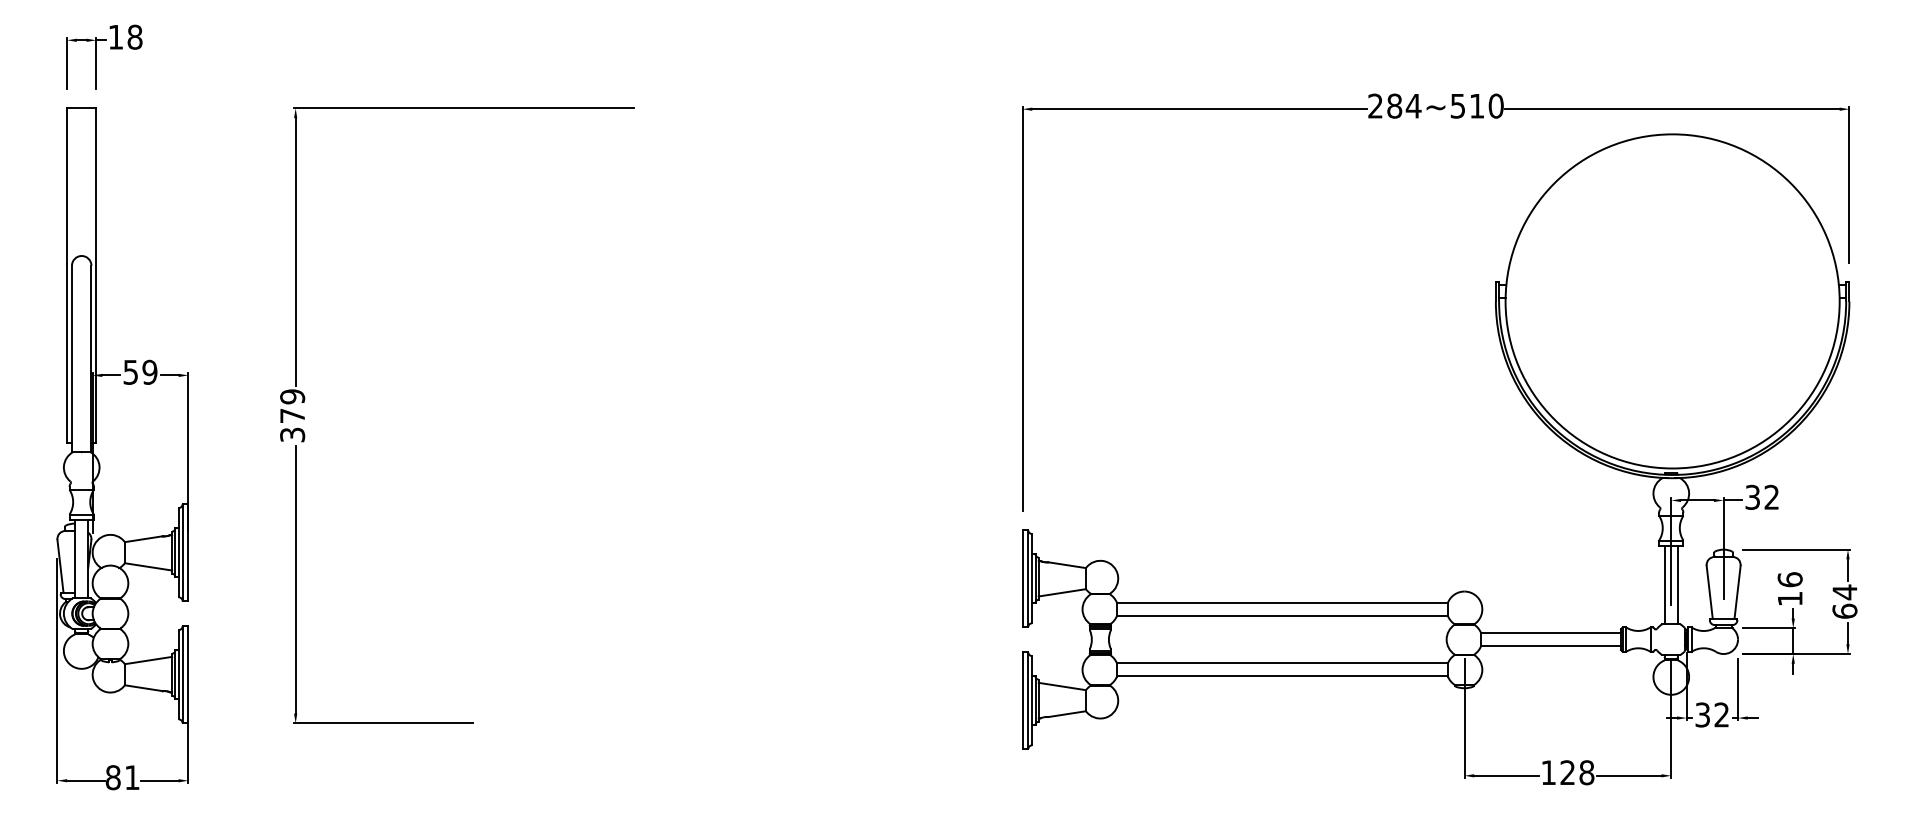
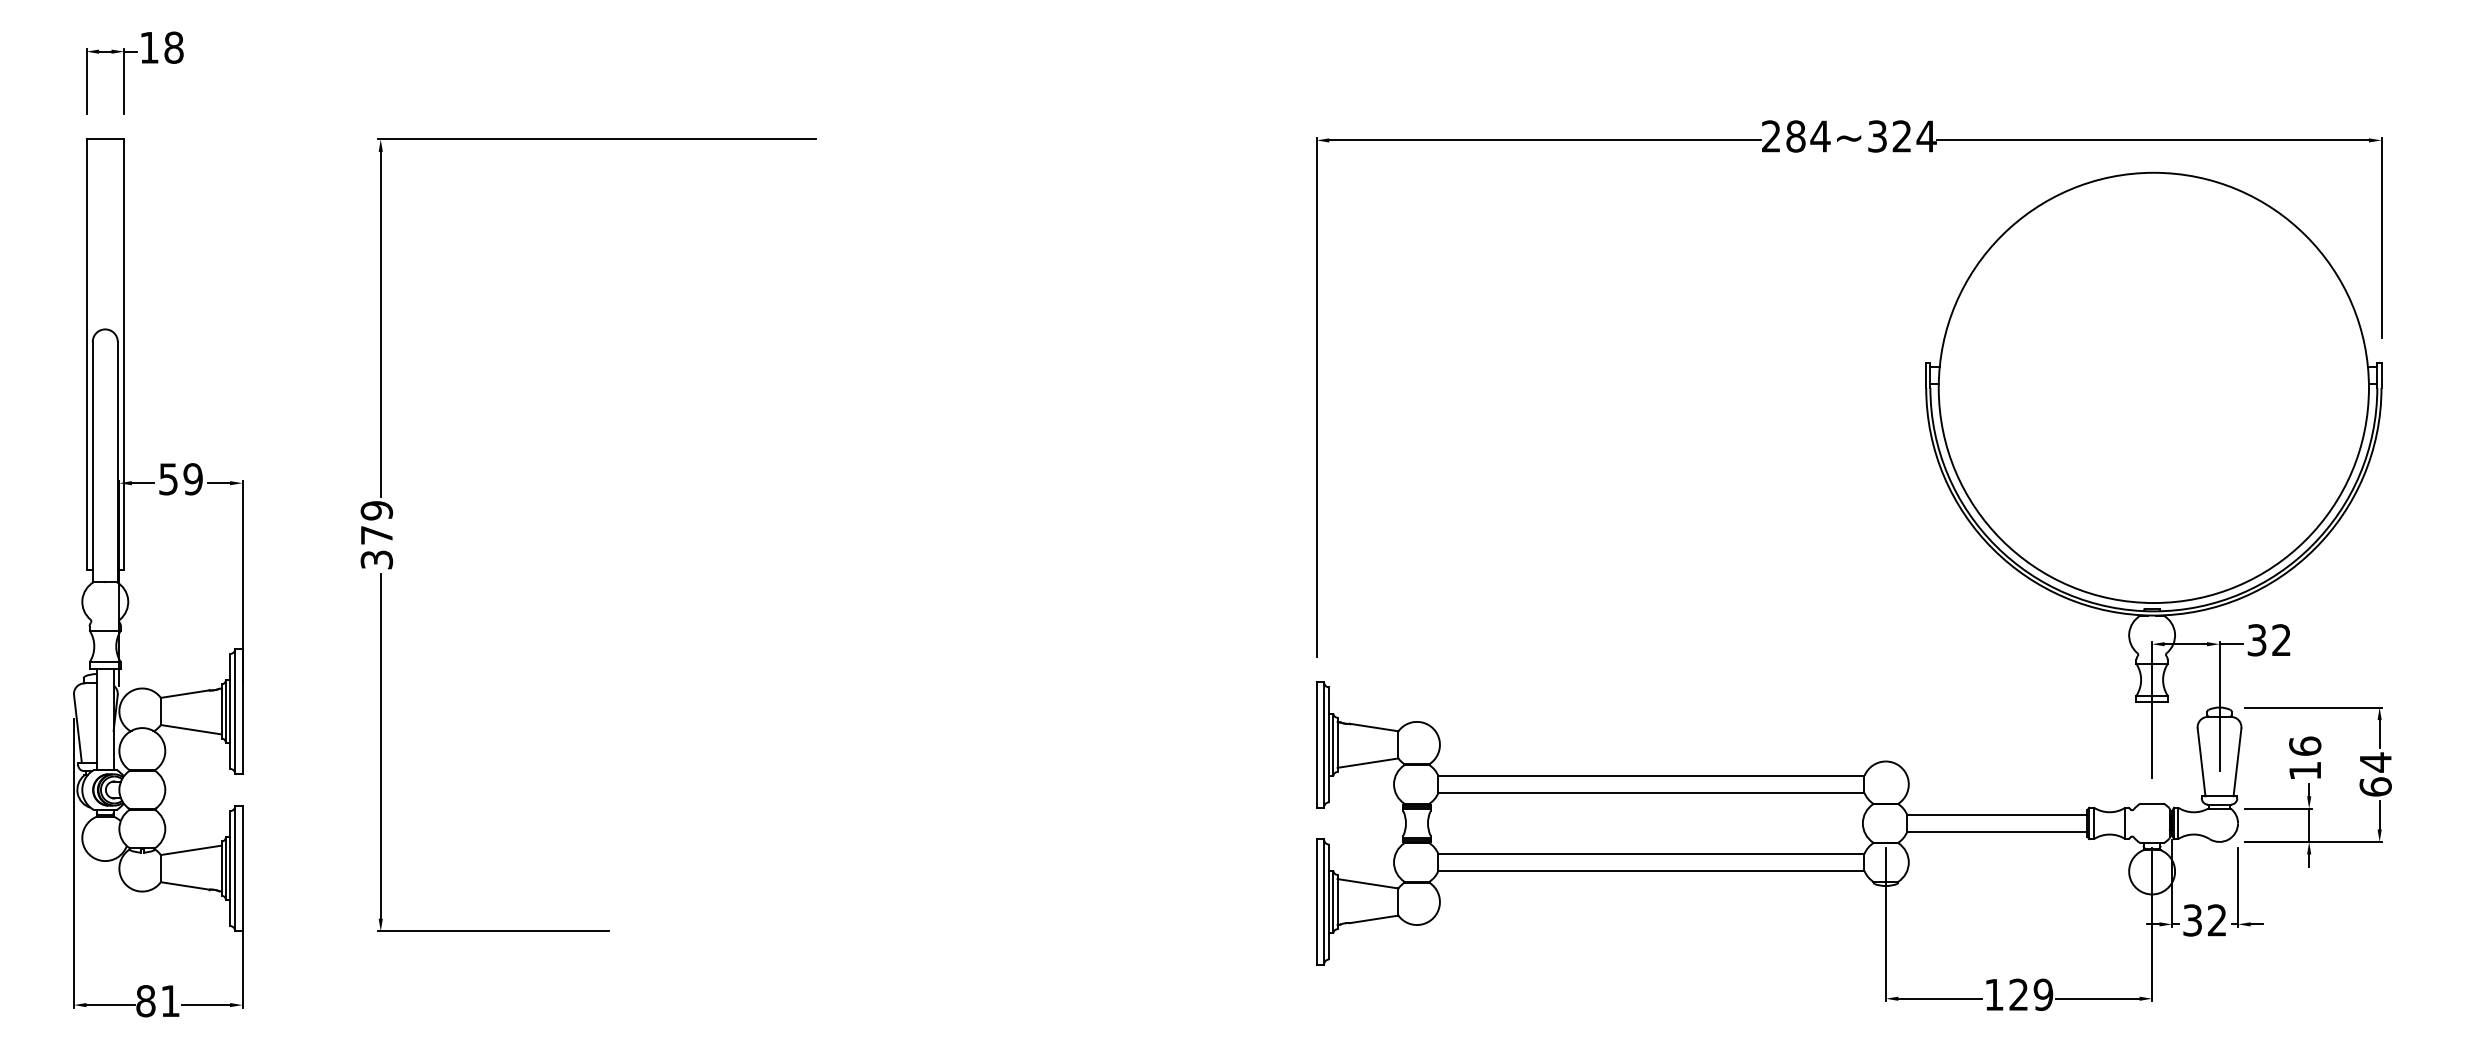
text: (1477, 106) -> (1902, 136), 284~510 -> 284~324
line: (1664, 584) -> (2143, 752), removed
line: (1677, 584) -> (2160, 752), removed
text: (1586, 772) -> (2043, 994), 128 -> 129

